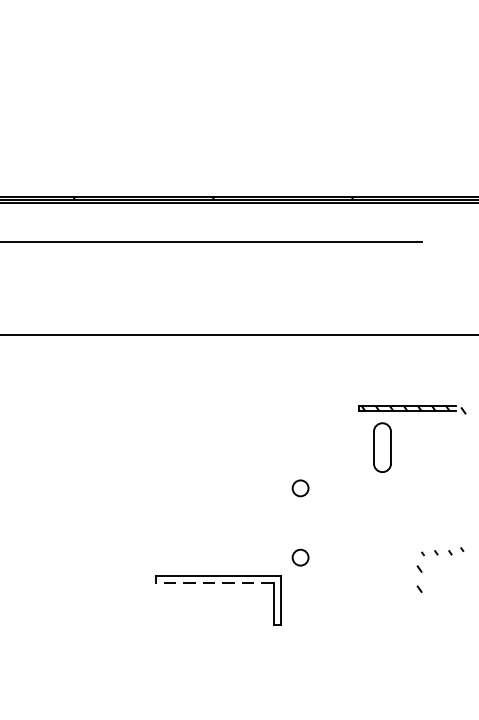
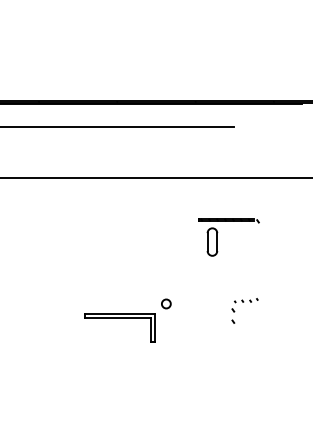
circle: (300, 487) -> (166, 264), removed
line: (213, 583) -> (117, 318), dashed -> solid

